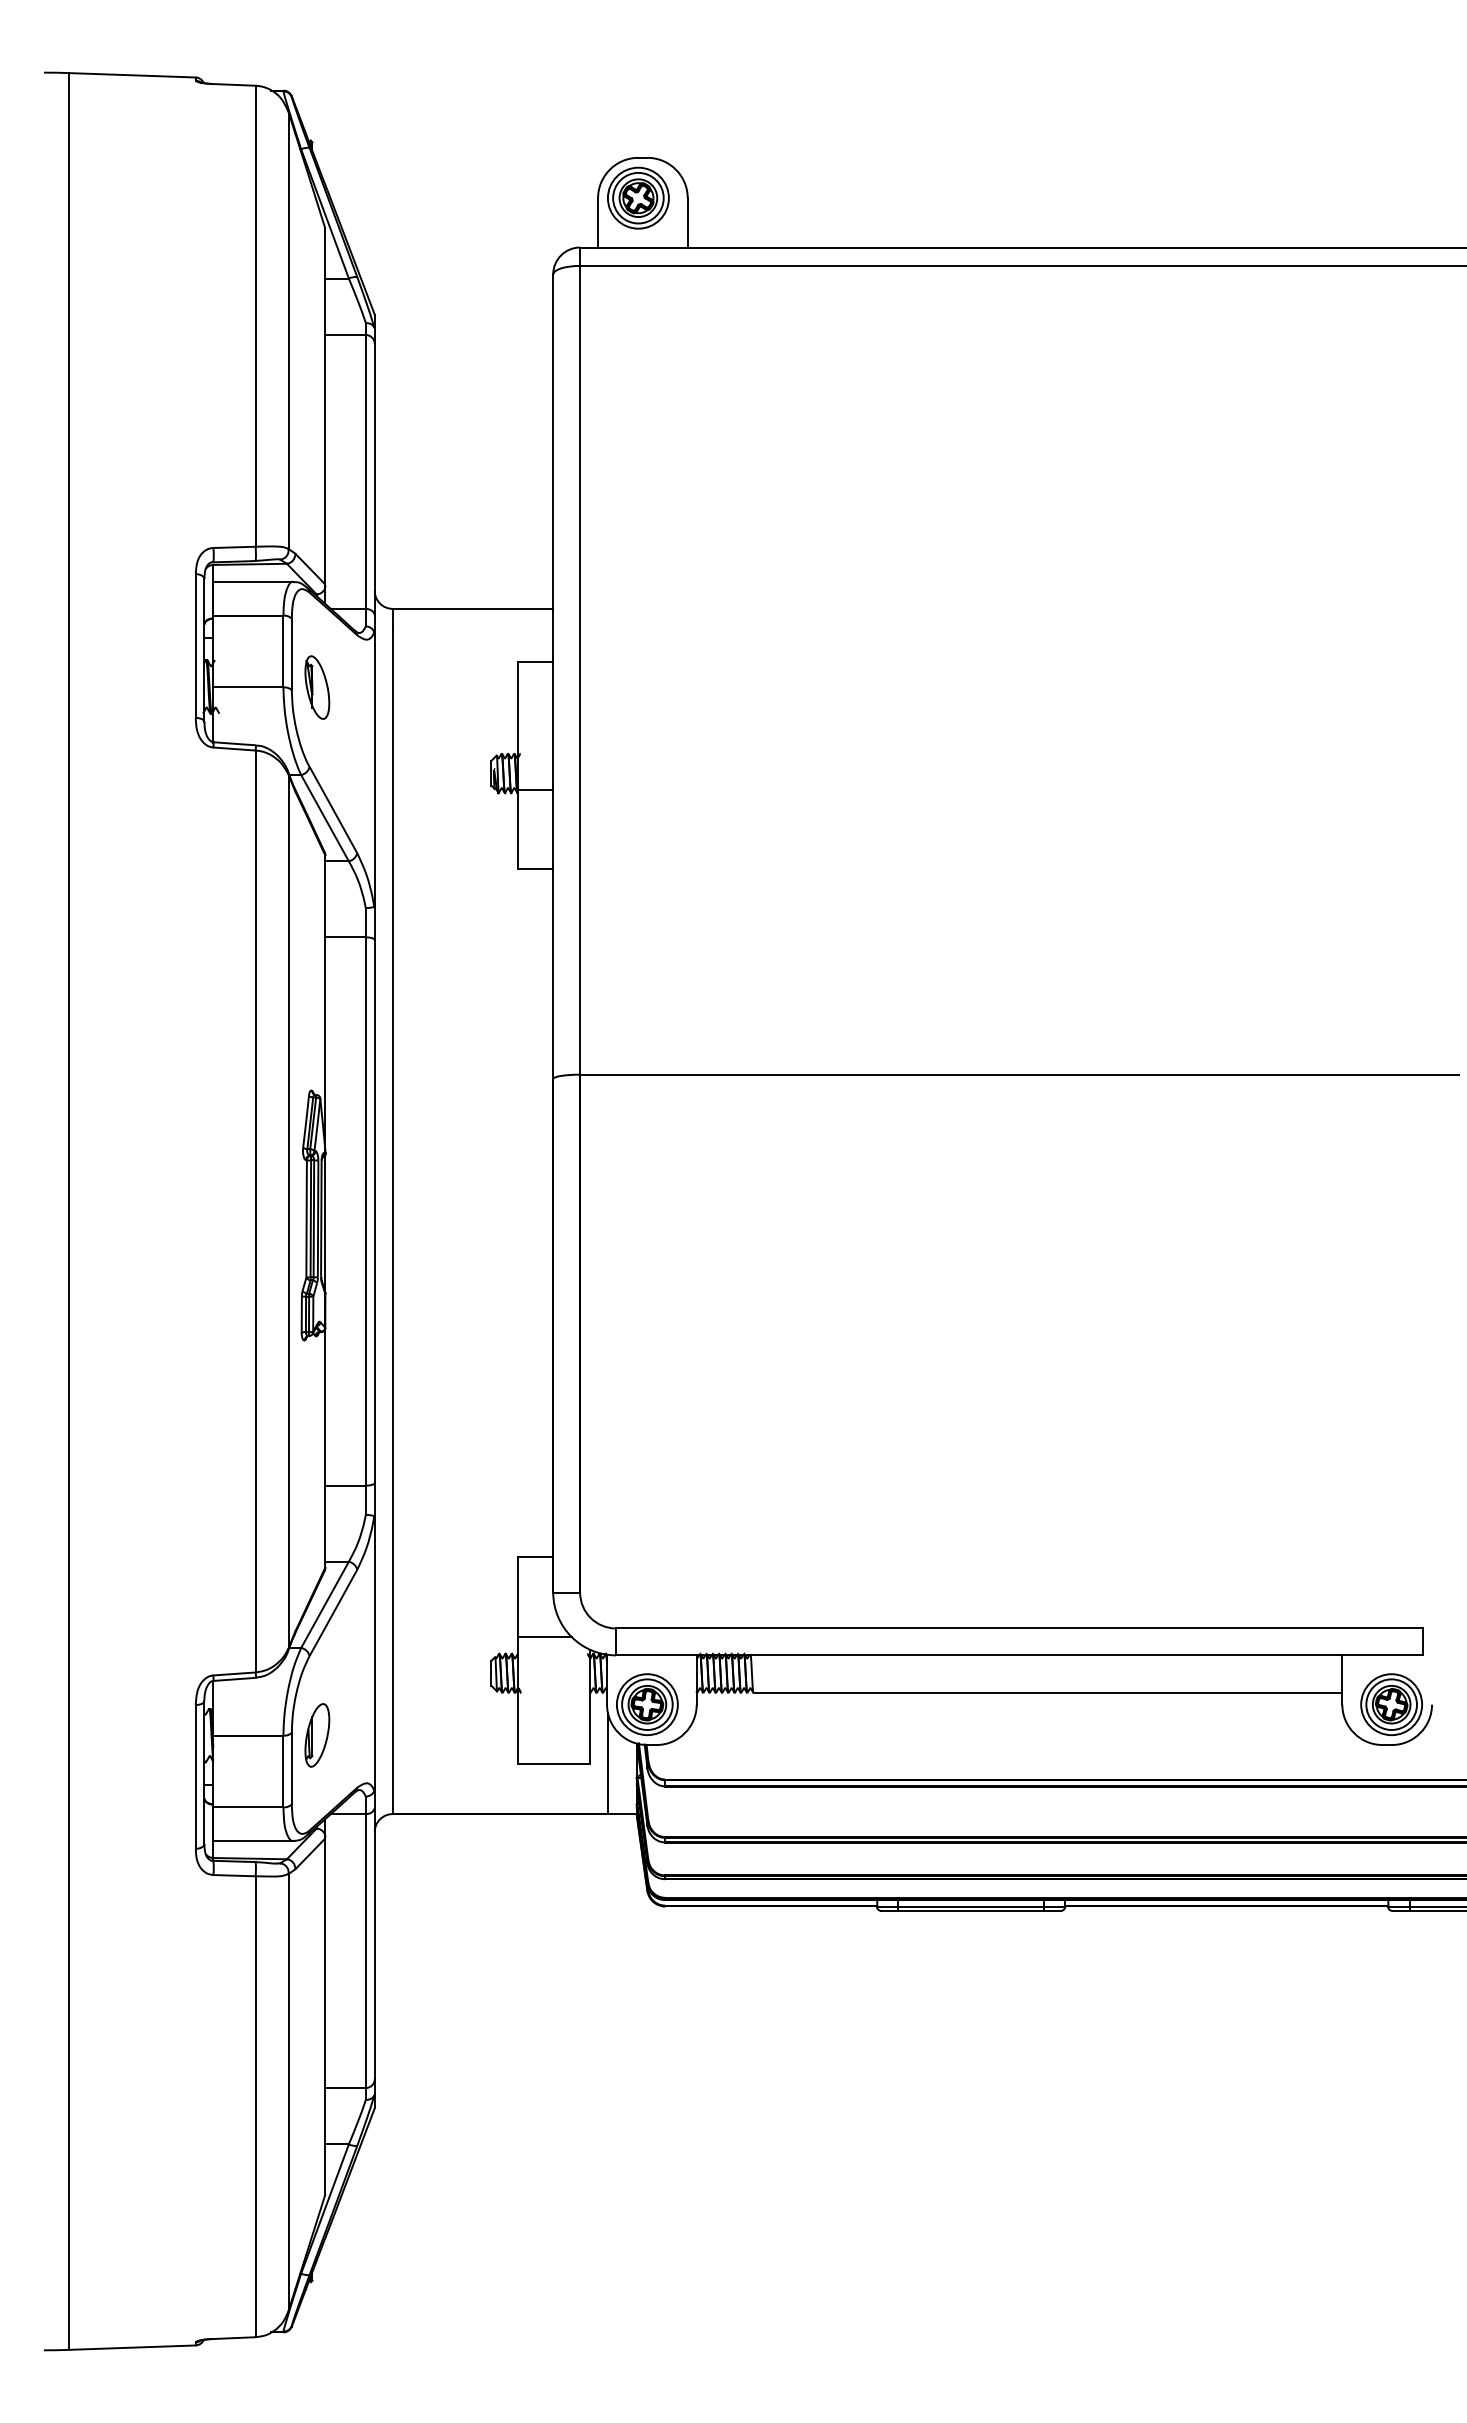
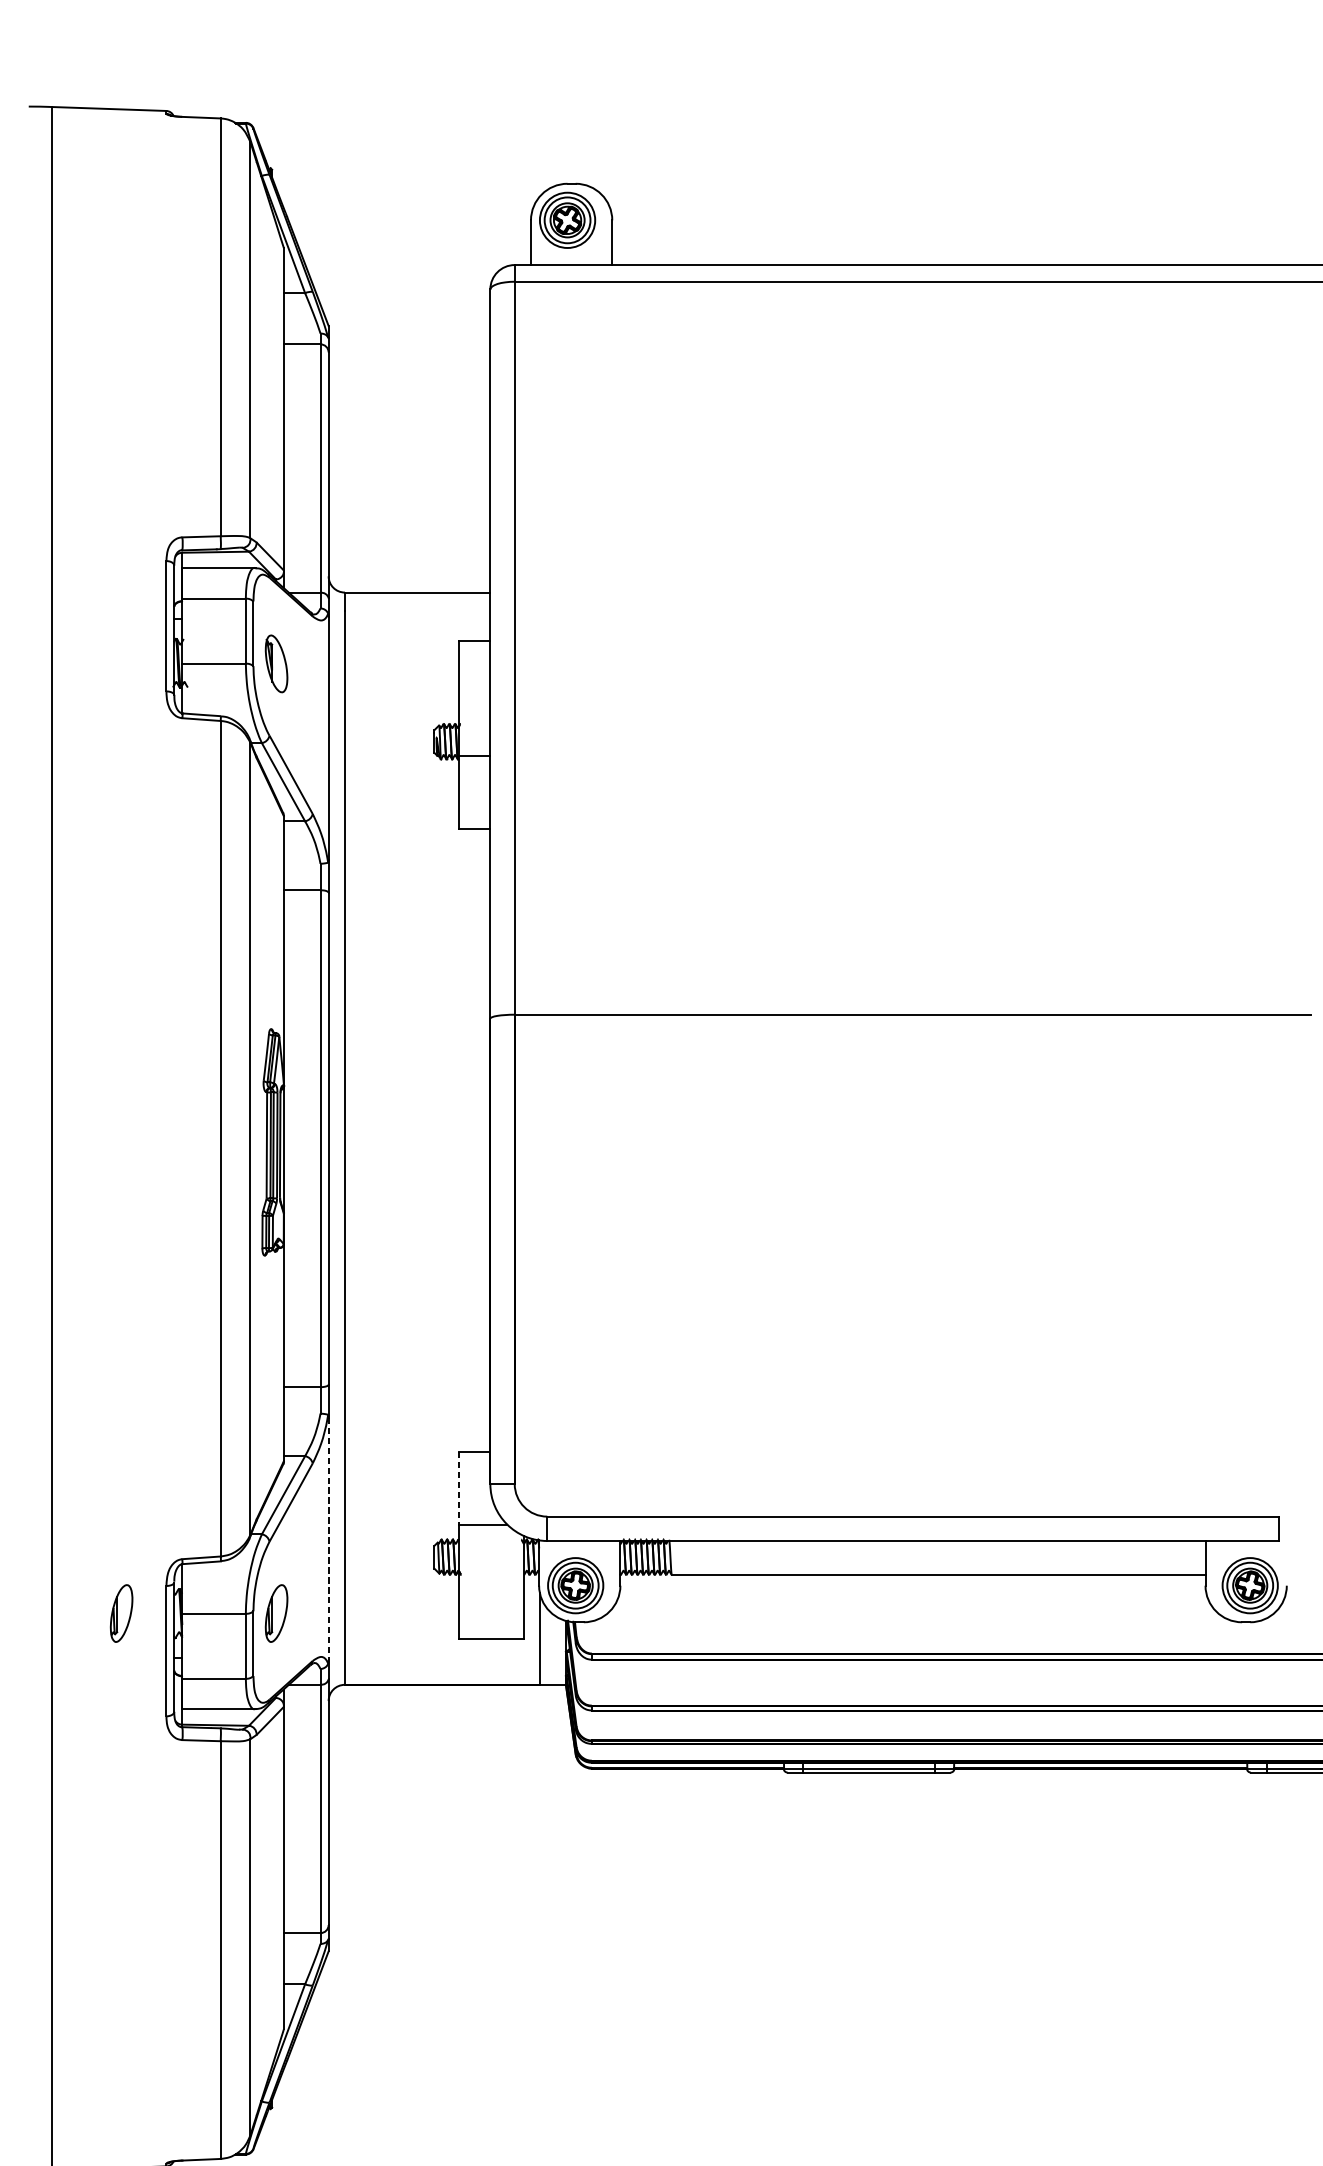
line: (518, 1597) -> (458, 1488), solid -> dashed
line: (374, 1653) -> (328, 1539), solid -> dashed
part: (146, 1735) -> (121, 1613), added

